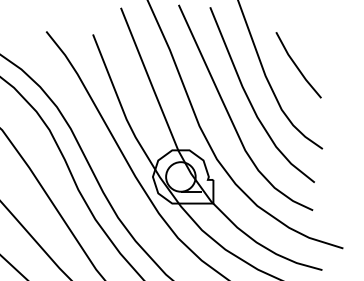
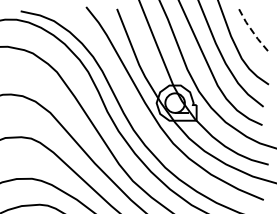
line: (296, 67) -> (251, 30), solid -> dashed

